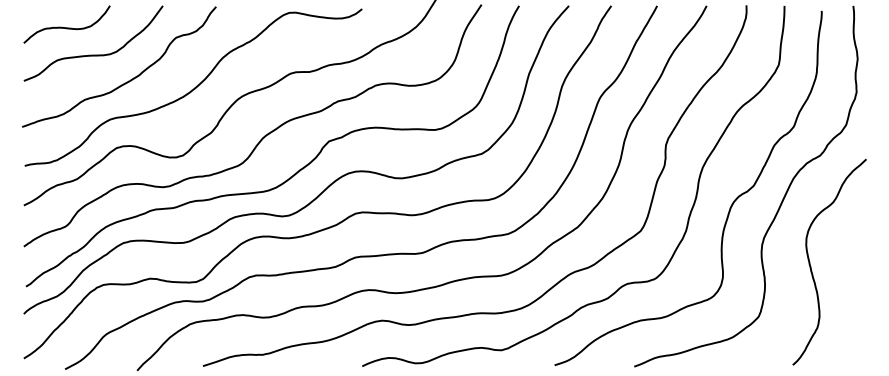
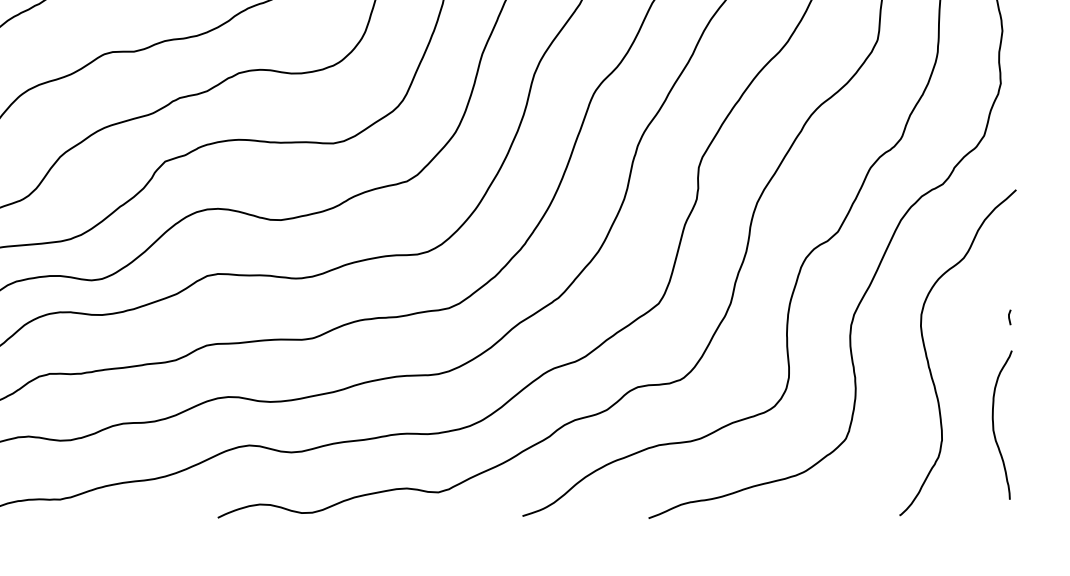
line: (861, 239) -> (1008, 316), added
curve: (852, 307) -> (994, 424), added

